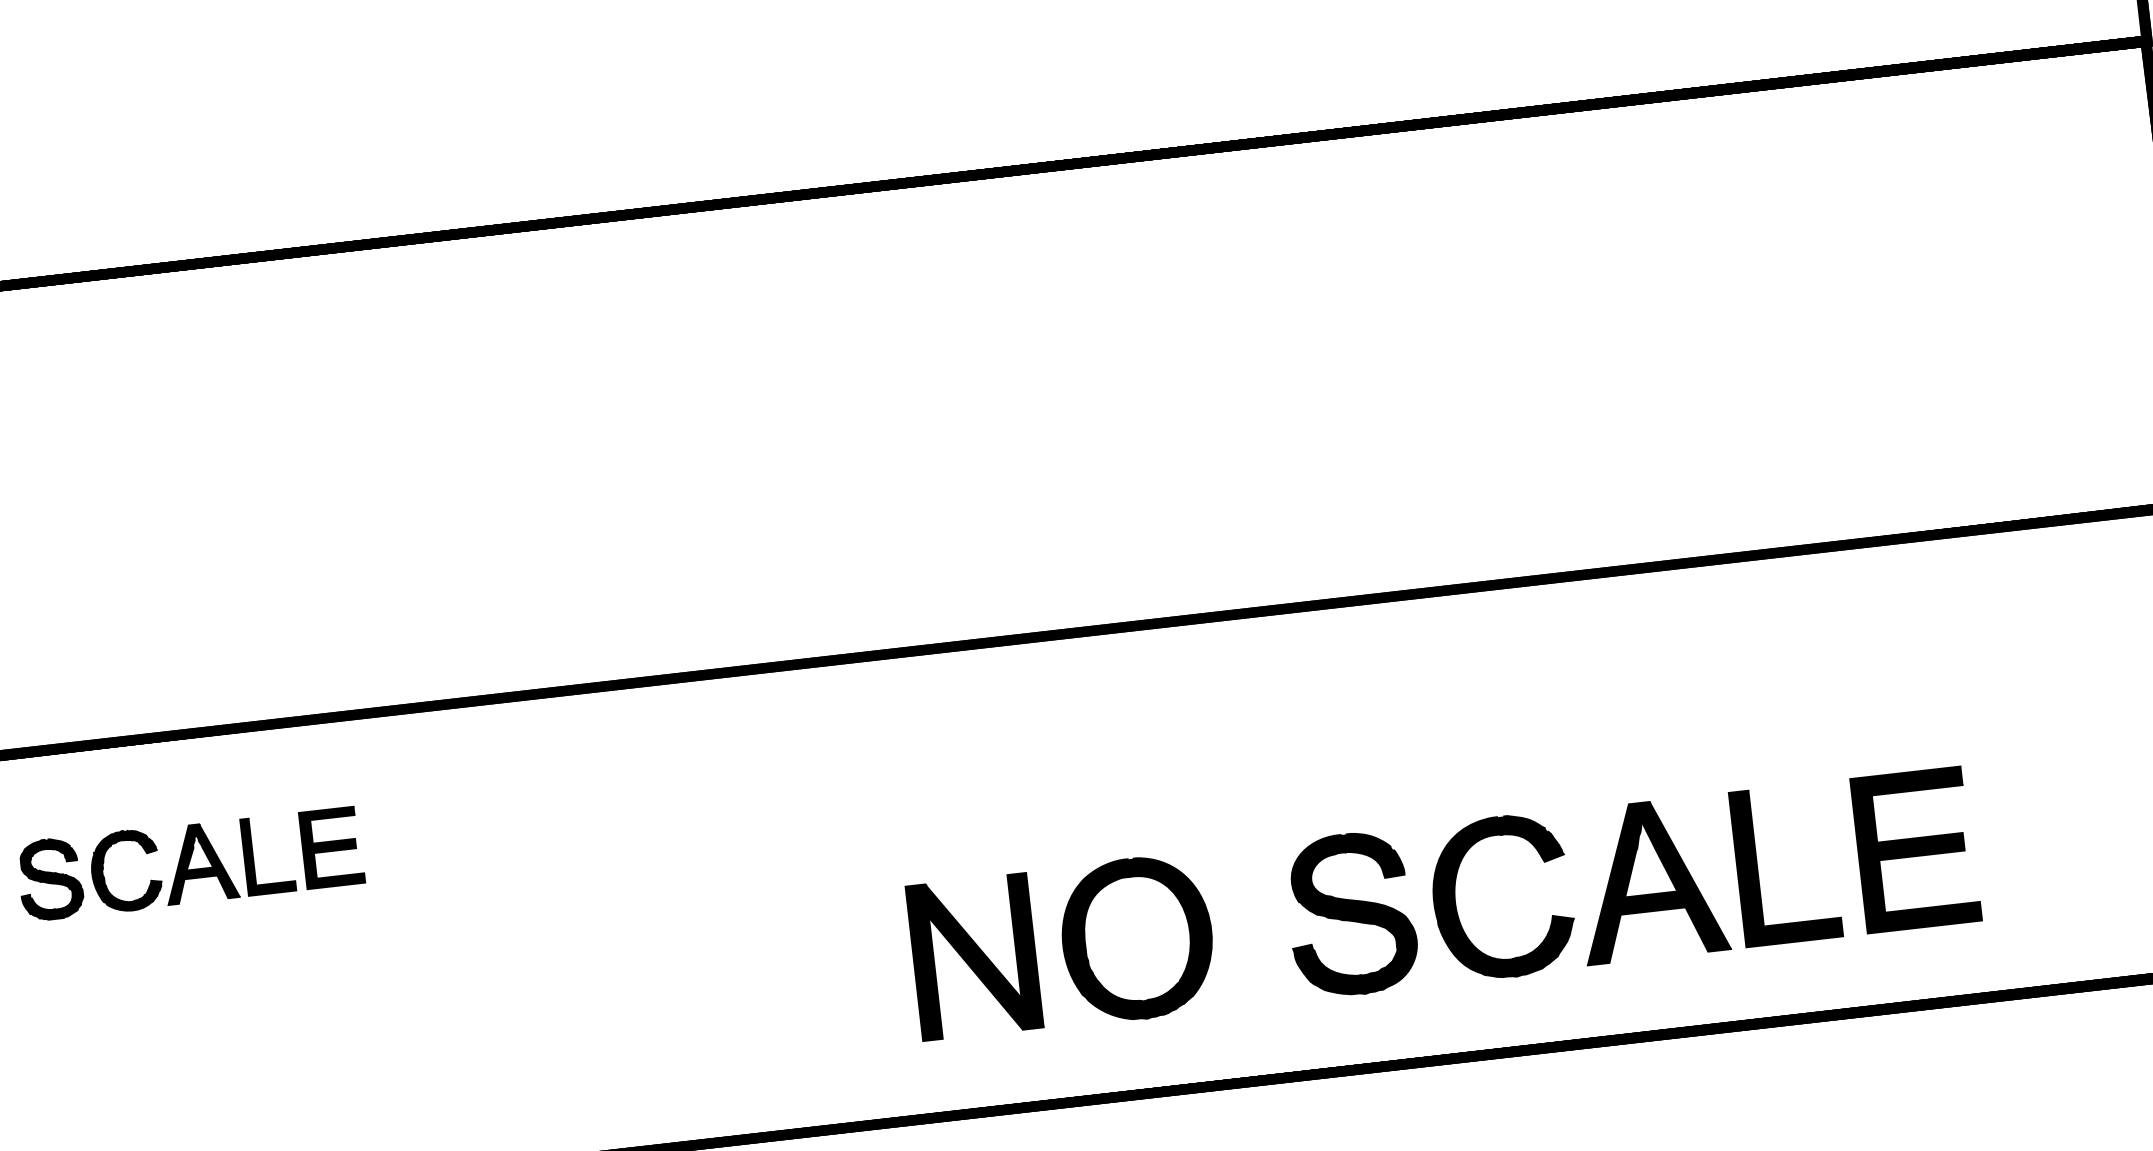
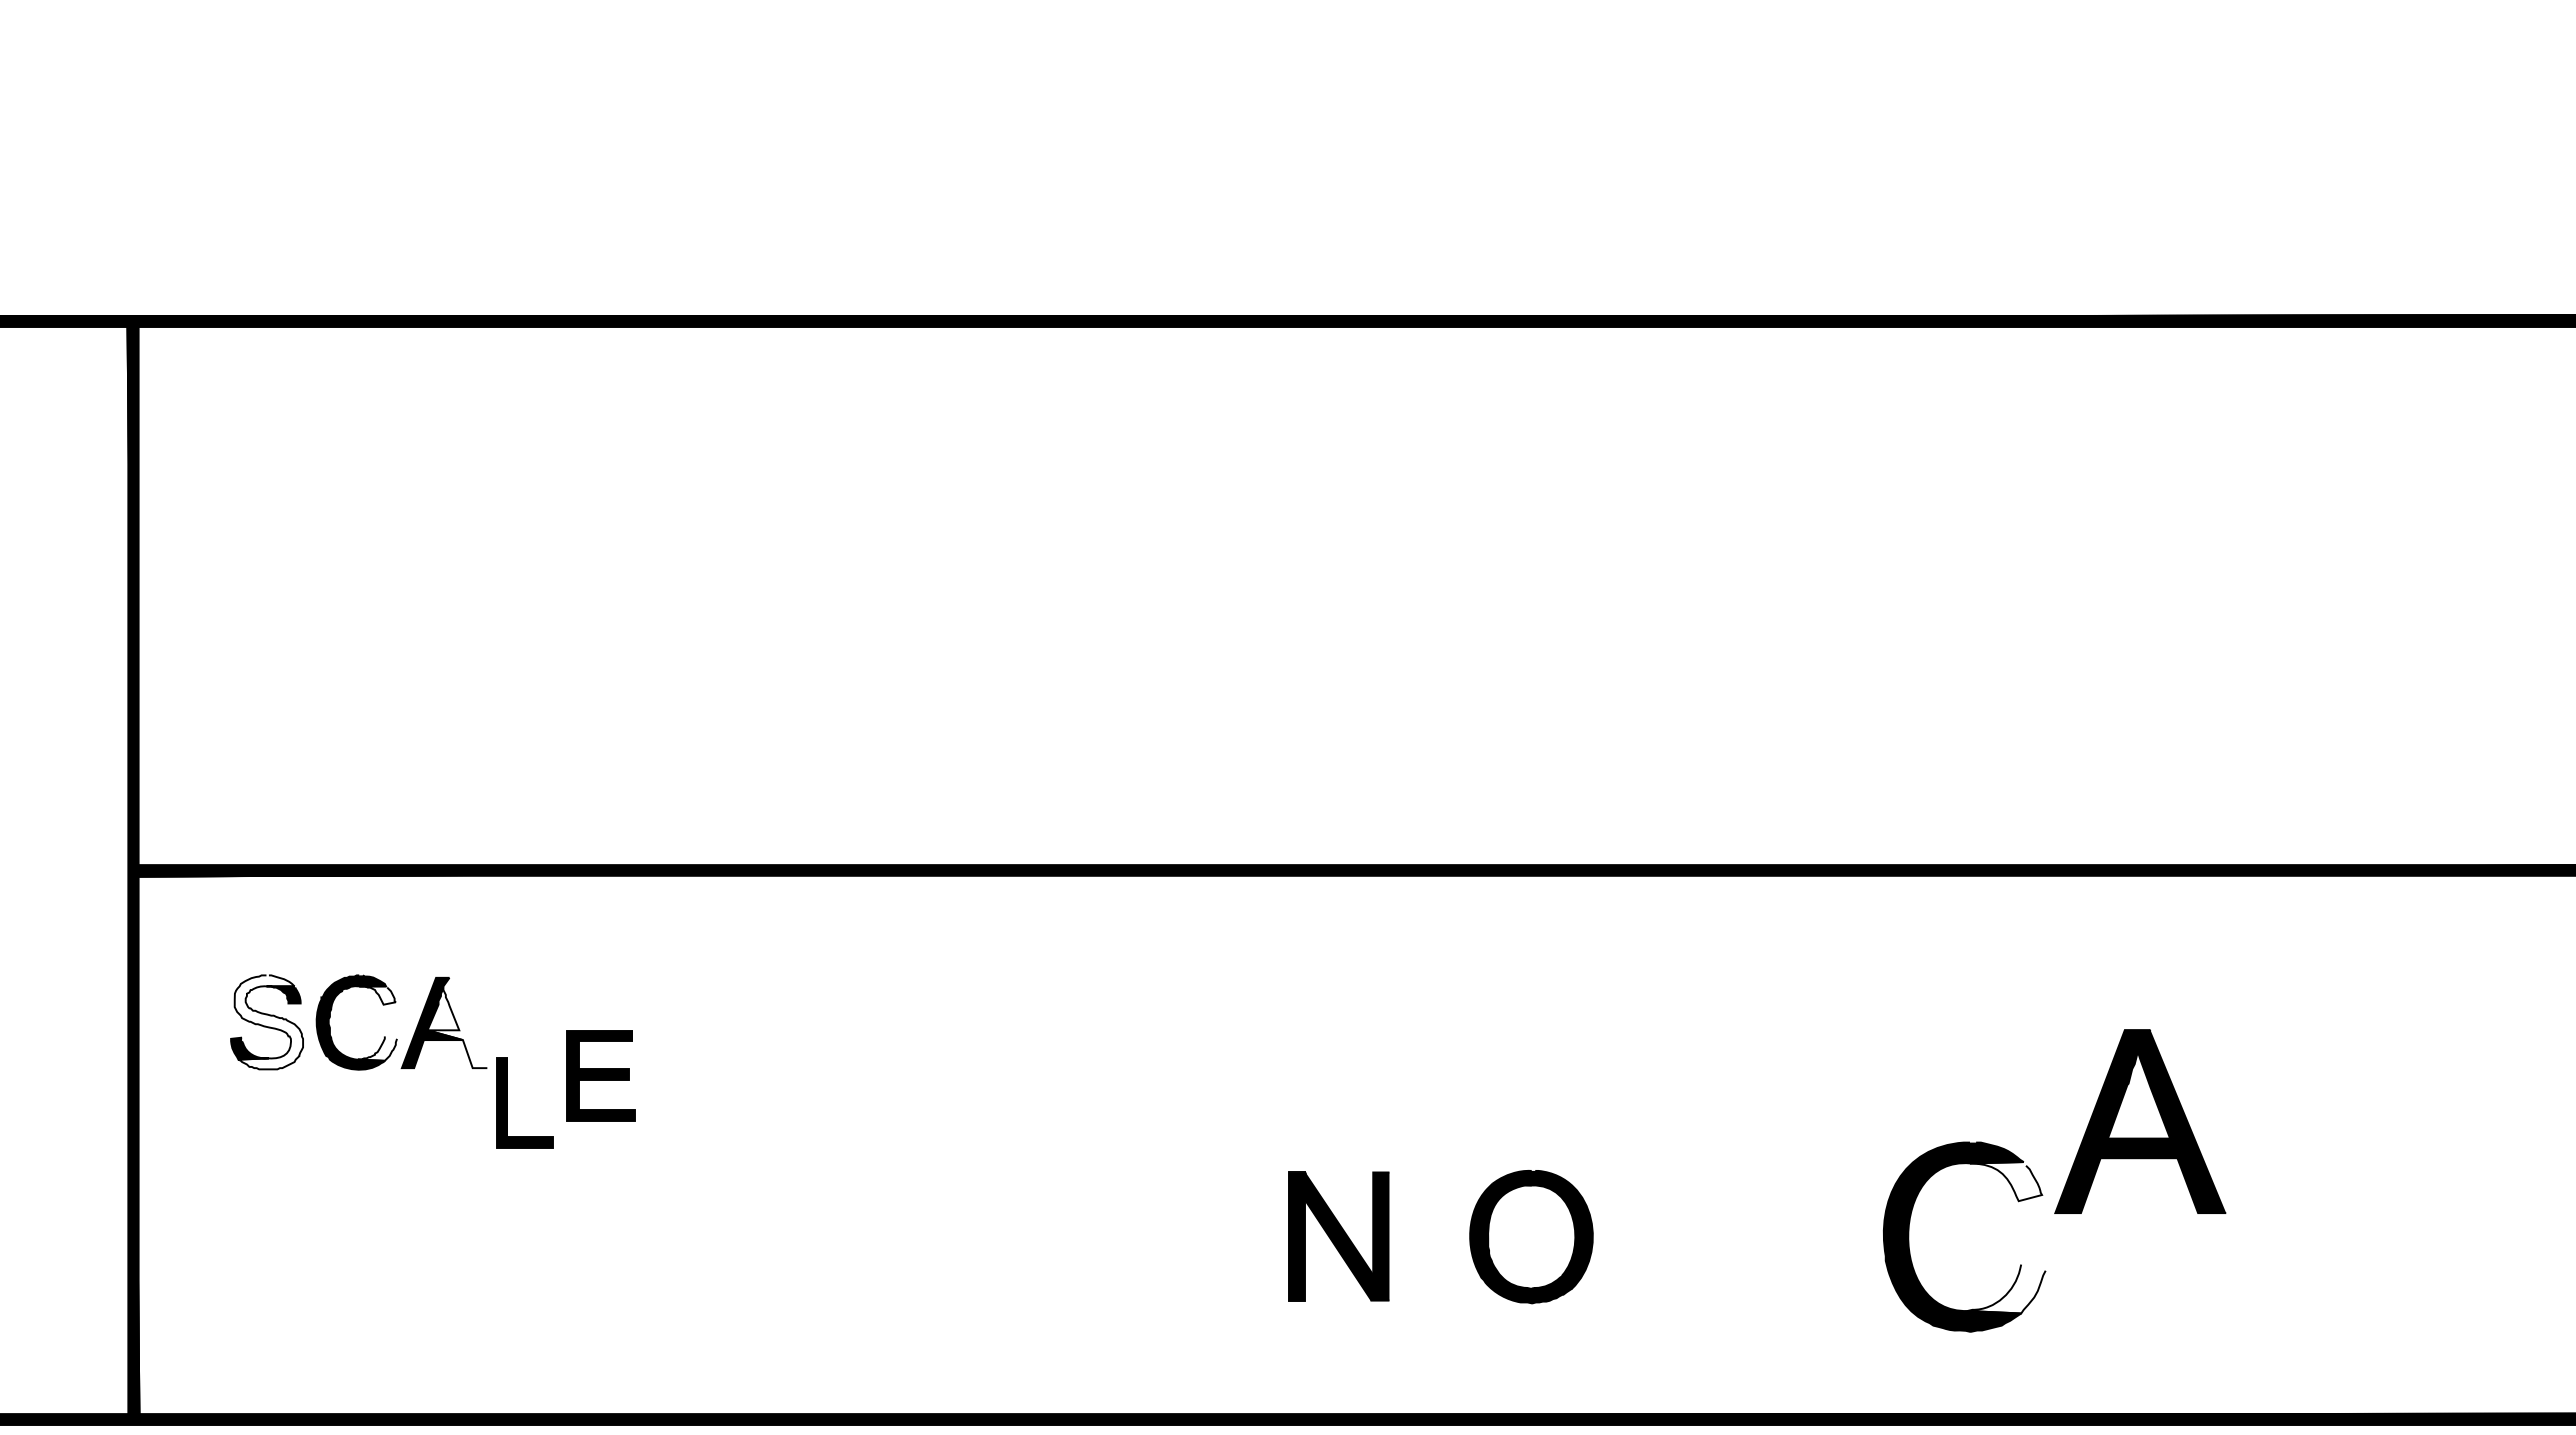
fill: (141, 846) -> (377, 995), removed
fill: (1531, 846) -> (2005, 1181), removed
part: (331, 847) -> (600, 1075), moved
part: (1915, 849) -> (2454, 1236), removed
part: (253, 856) -> (507, 1102), moved
fill: (211, 861) -> (457, 1022), removed
part: (1757, 867) -> (2267, 1236), removed
fill: (51, 879) -> (268, 1022), removed
part: (1650, 879) -> (2140, 1121), moved
fill: (146, 890) -> (377, 1048), removed
part: (1351, 914) -> (1785, 1236), removed
fill: (1542, 936) -> (2006, 1288), removed
part: (1137, 938) -> (1531, 1236), size x0.7
part: (974, 956) -> (1338, 1236), size x0.7

